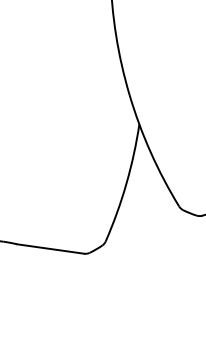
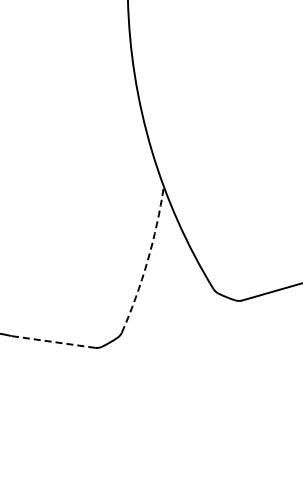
arc: (126, 184) -> (147, 261), solid -> dashed
line: (50, 248) -> (52, 341), solid -> dashed

